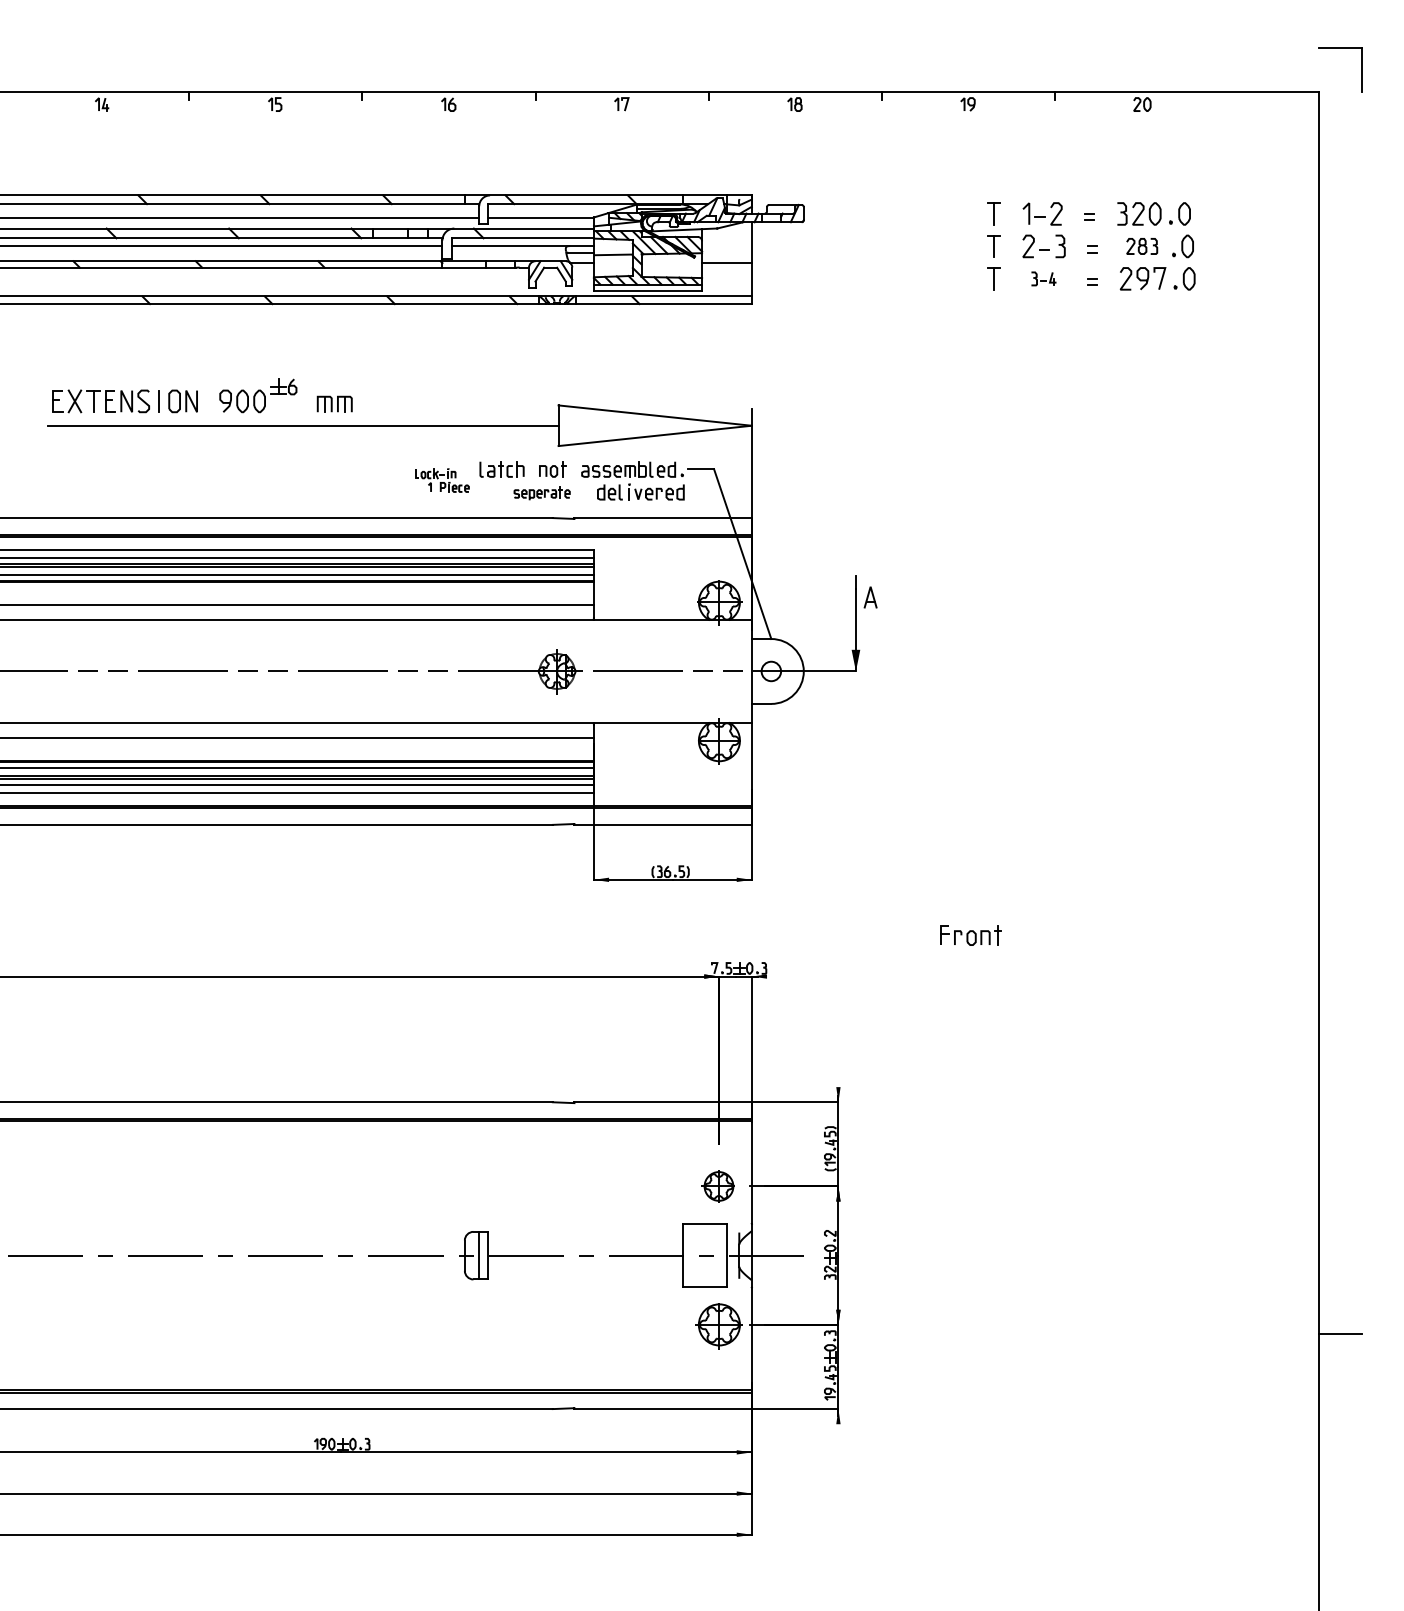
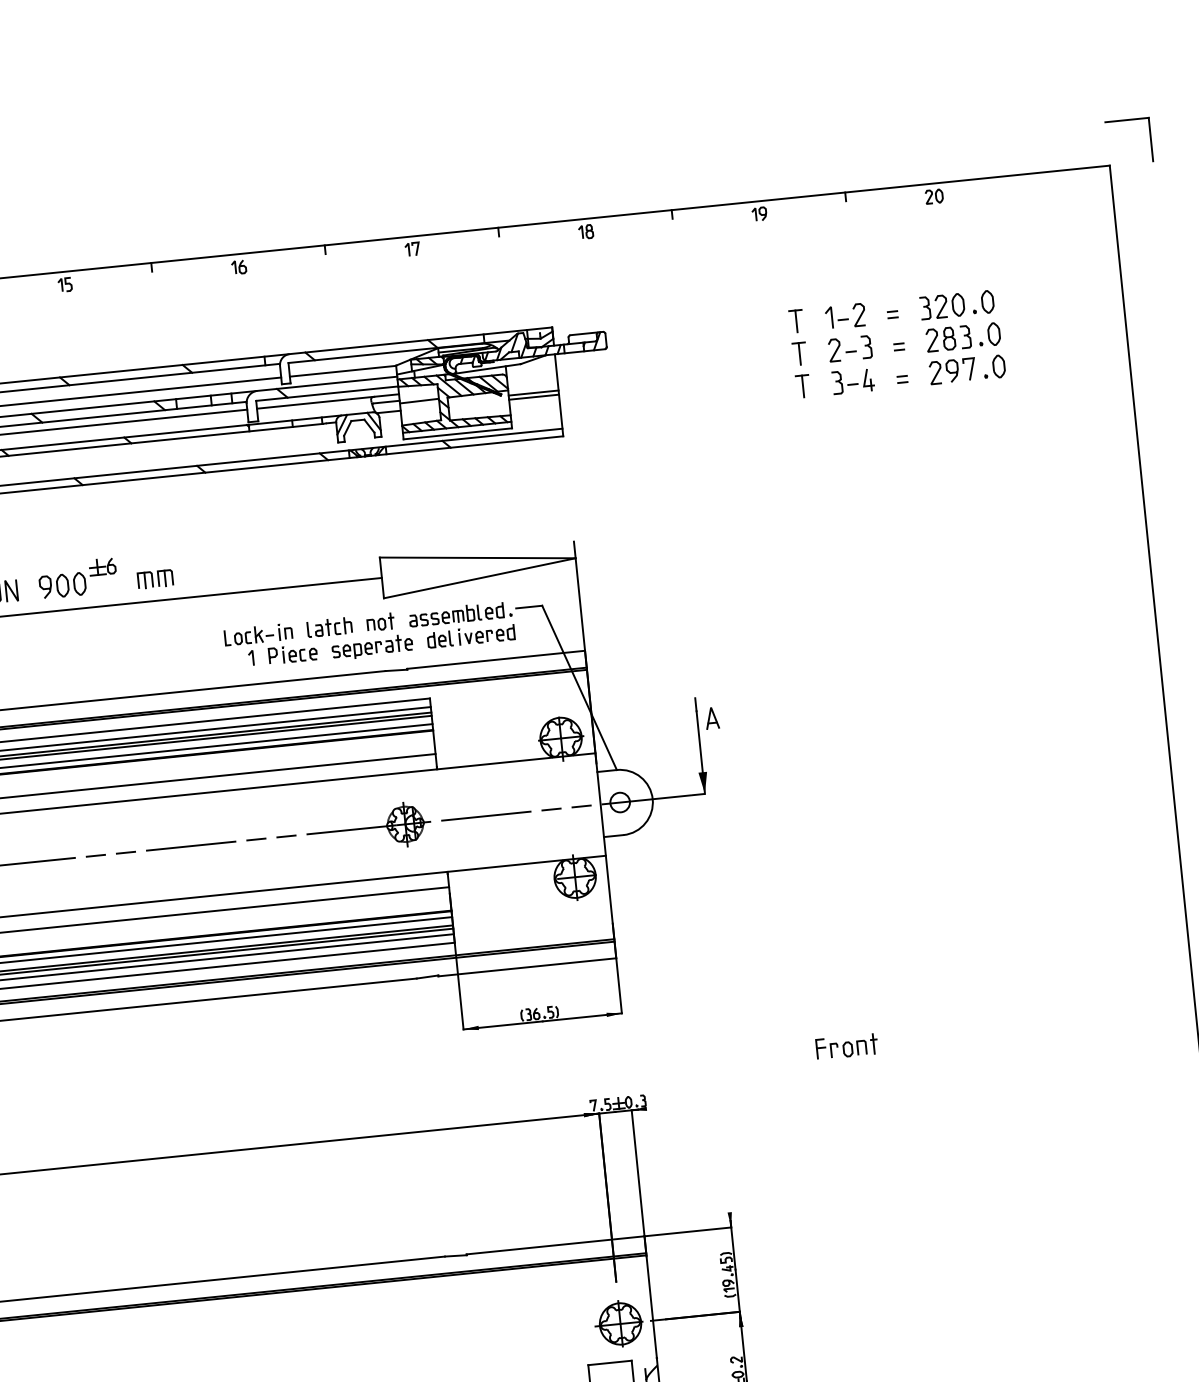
part: (1141, 246) -> (947, 338), size x1.43
line: (726, 258) -> (533, 393), added
part: (1043, 278) -> (852, 380), size x1.67
part: (442, 480) -> (271, 644), size x1.67
part: (541, 493) -> (371, 647), size x1.43
part: (717, 1186) -> (618, 1324), size x1.43

